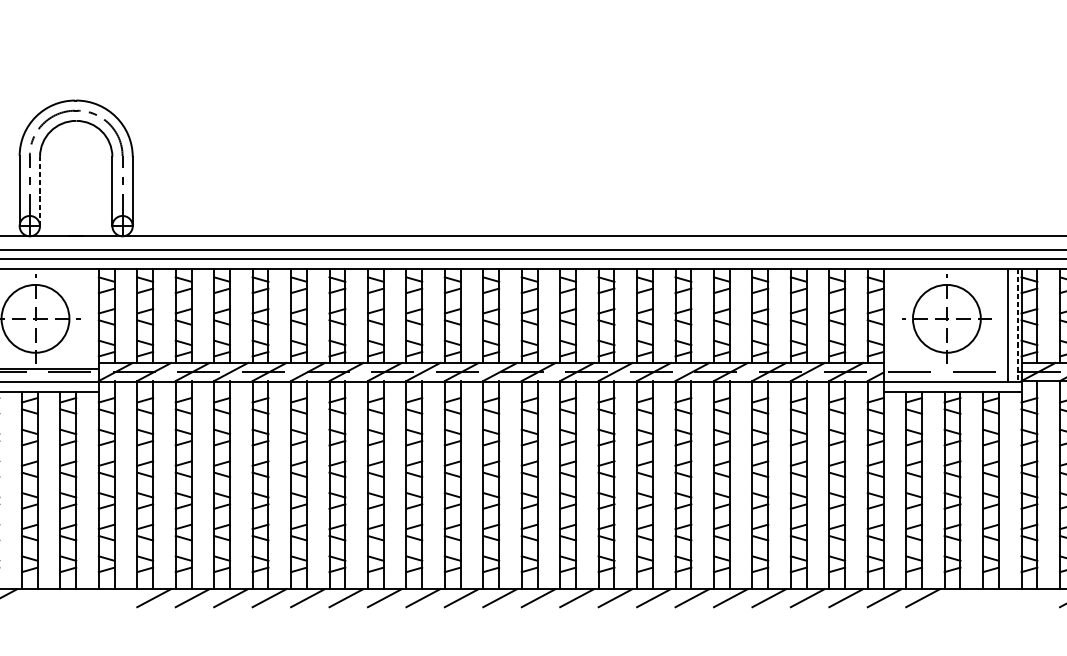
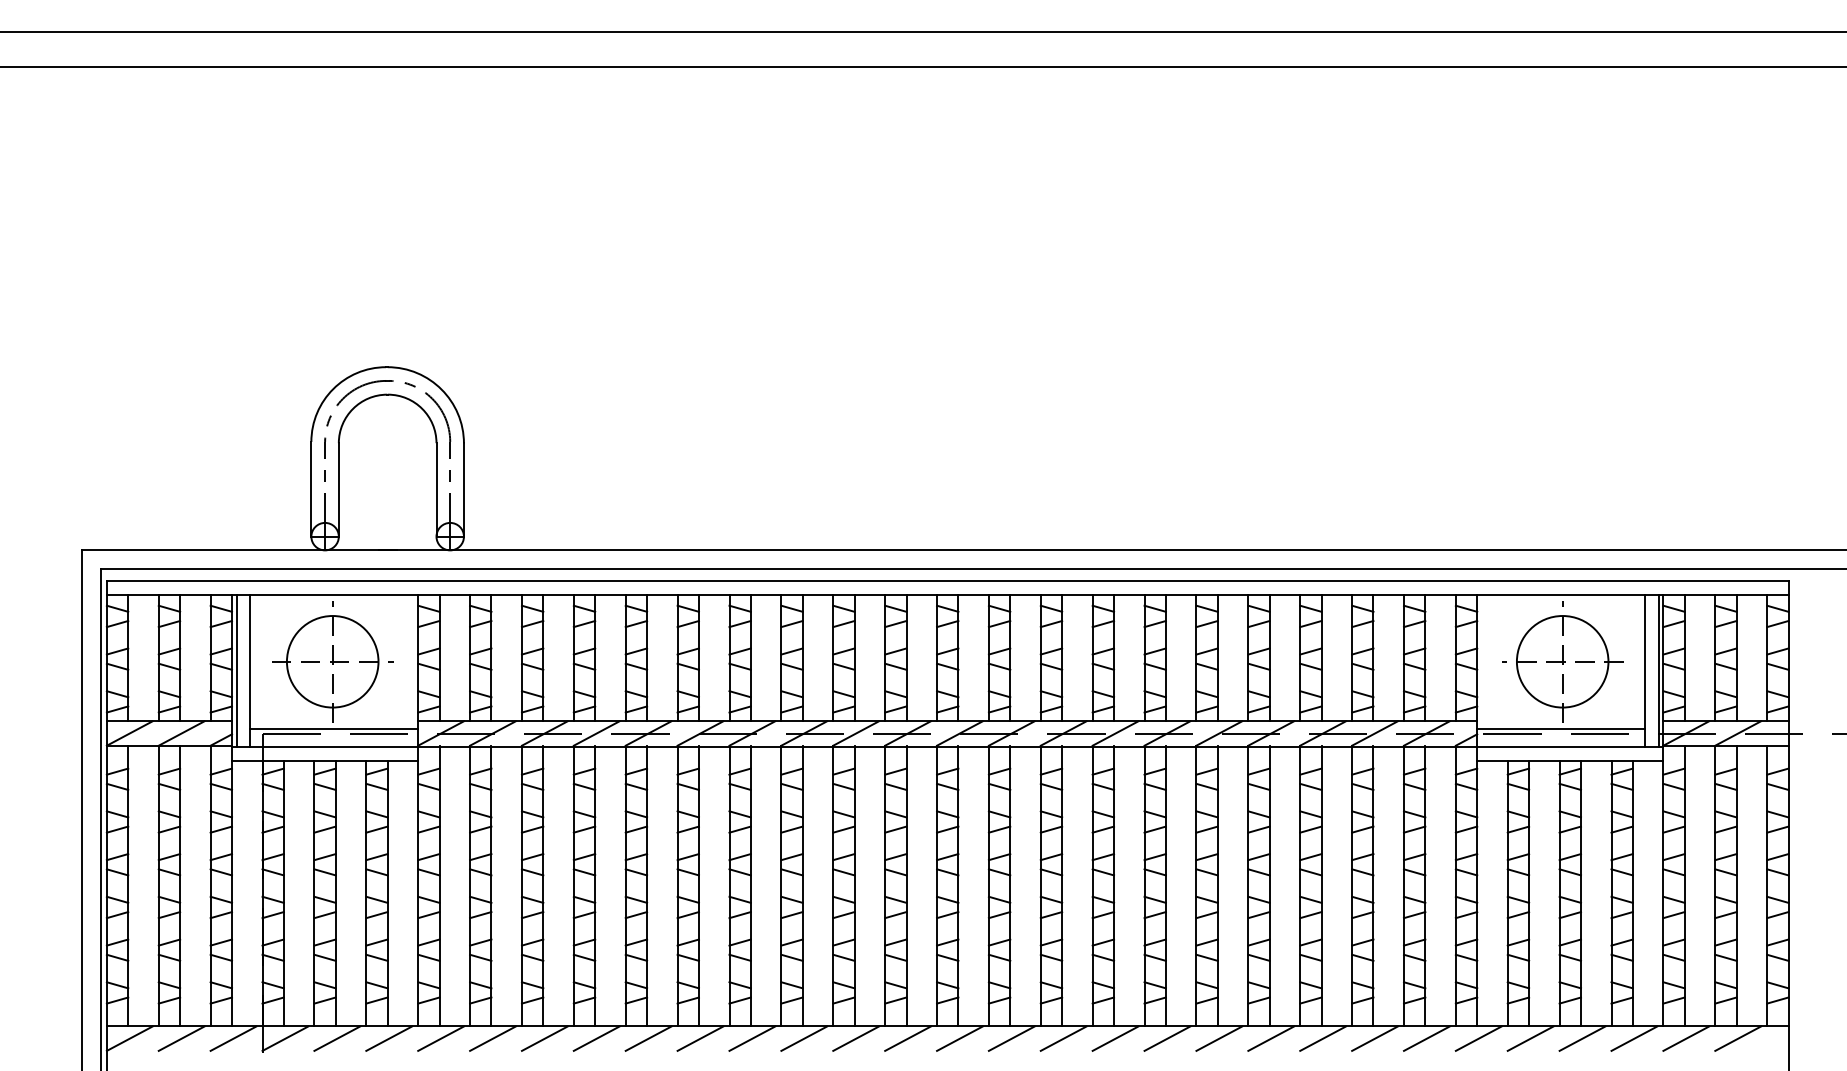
line: (39, 191) -> (338, 489), dashed -> solid
line: (1017, 326) -> (1658, 671), dashed -> solid
line: (946, 368) -> (1561, 728), added
line: (39, 598) -> (337, 1038), added
line: (77, 598) -> (389, 1038), added
line: (115, 598) -> (440, 1038), added
line: (961, 598) -> (1582, 1038), added
line: (1000, 598) -> (1634, 1038), added
line: (1038, 598) -> (1686, 1038), added

